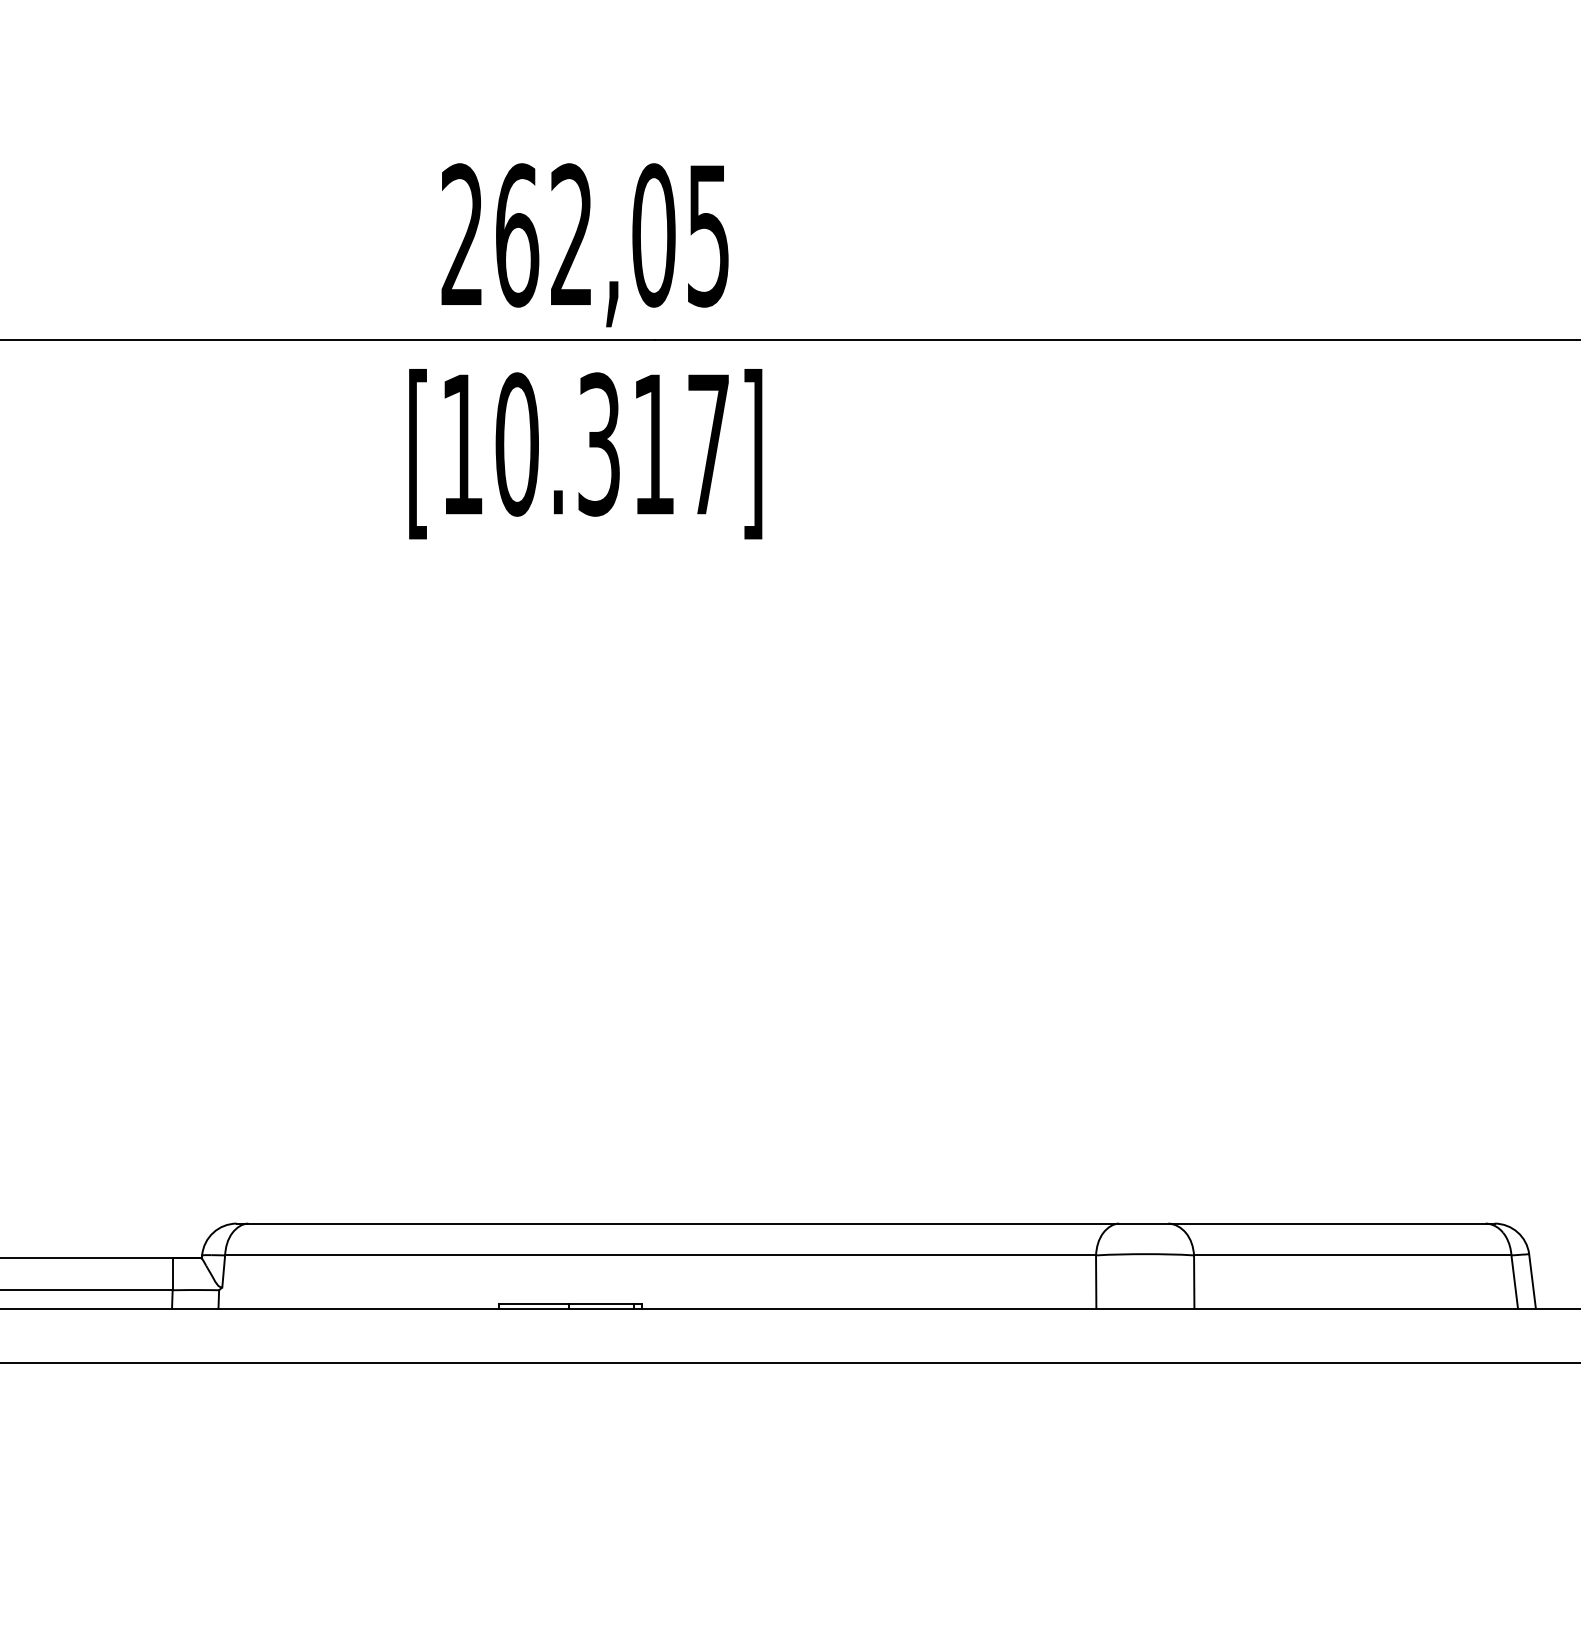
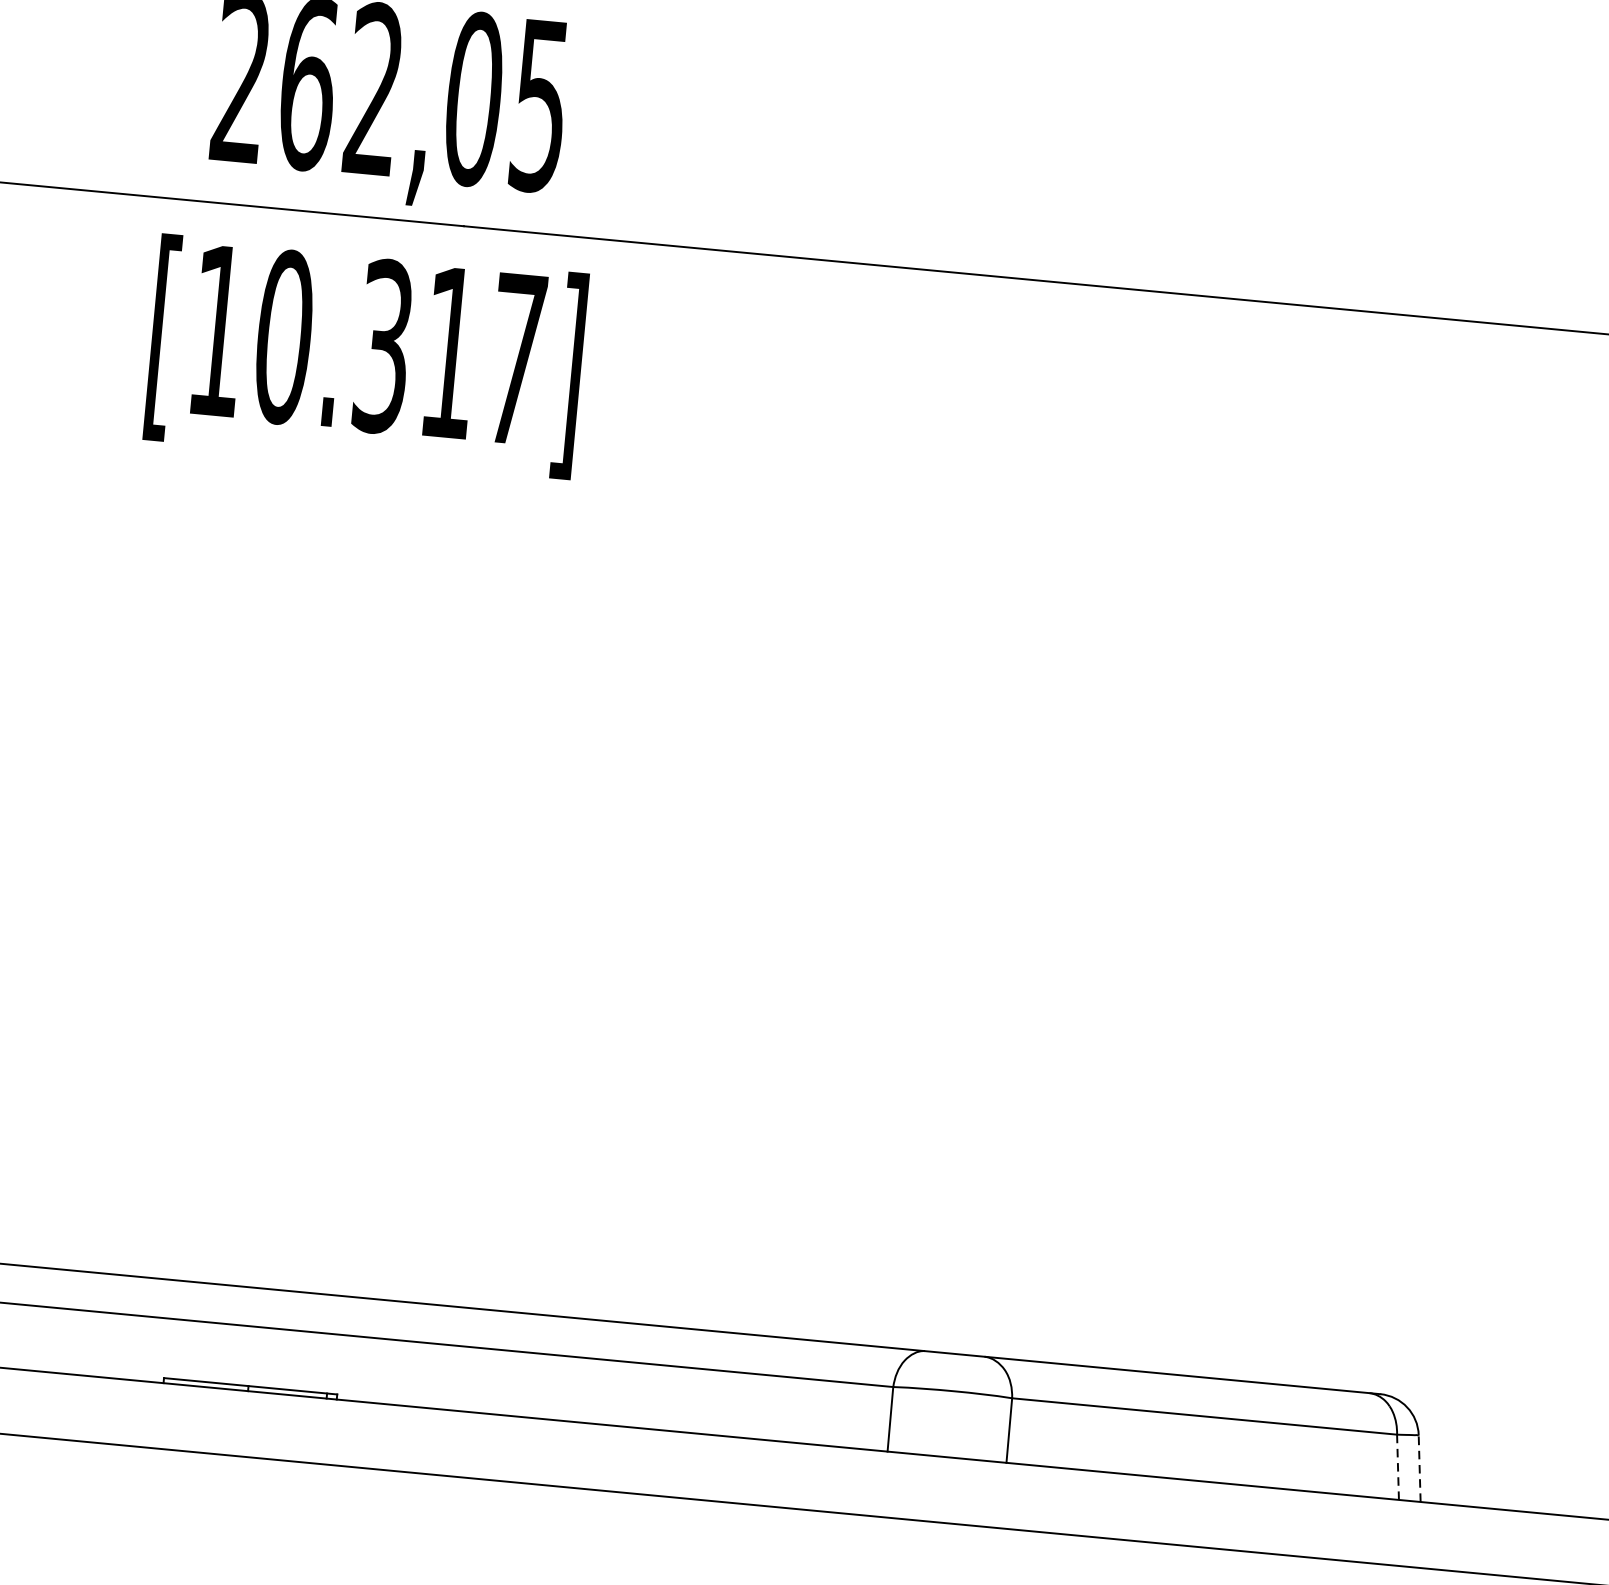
line: (1532, 1280) -> (1419, 1467), solid -> dashed
line: (1514, 1282) -> (1397, 1467), solid -> dashed

